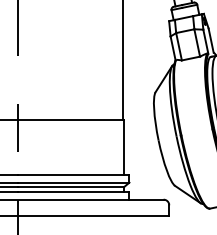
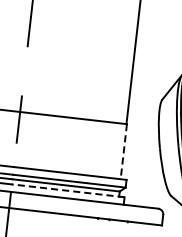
line: (123, 148) -> (123, 152), solid -> dashed
line: (73, 192) -> (68, 191), solid -> dashed

